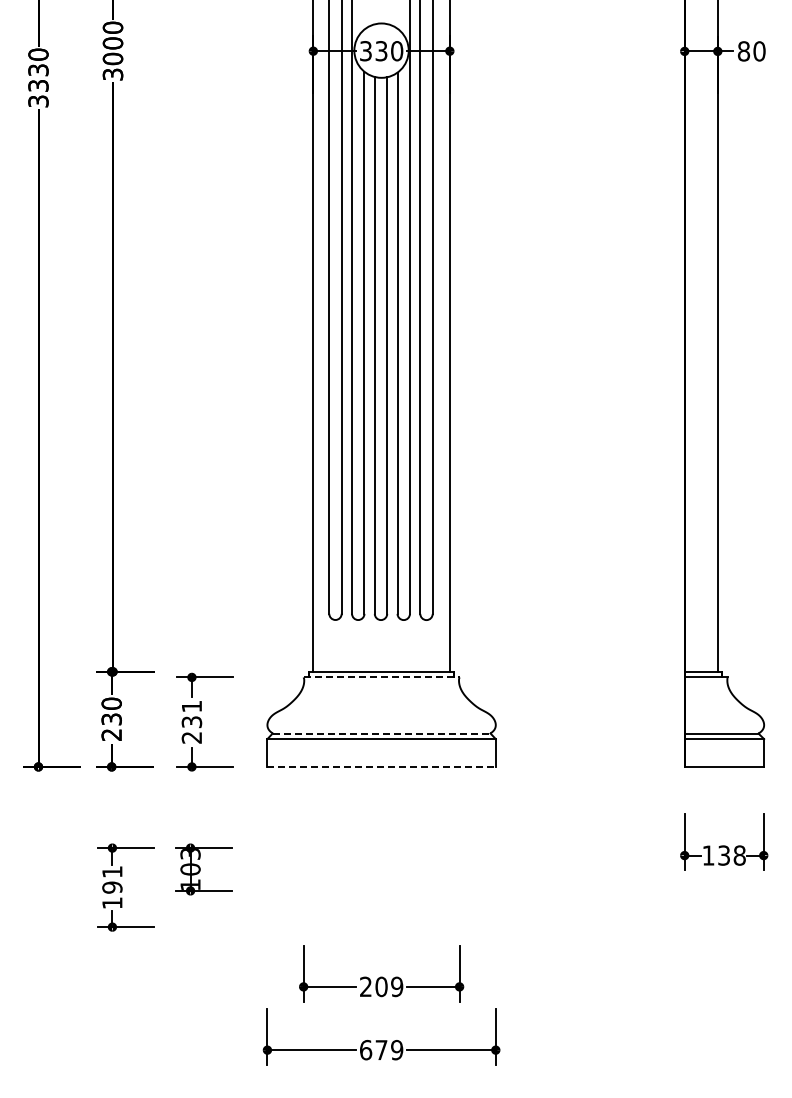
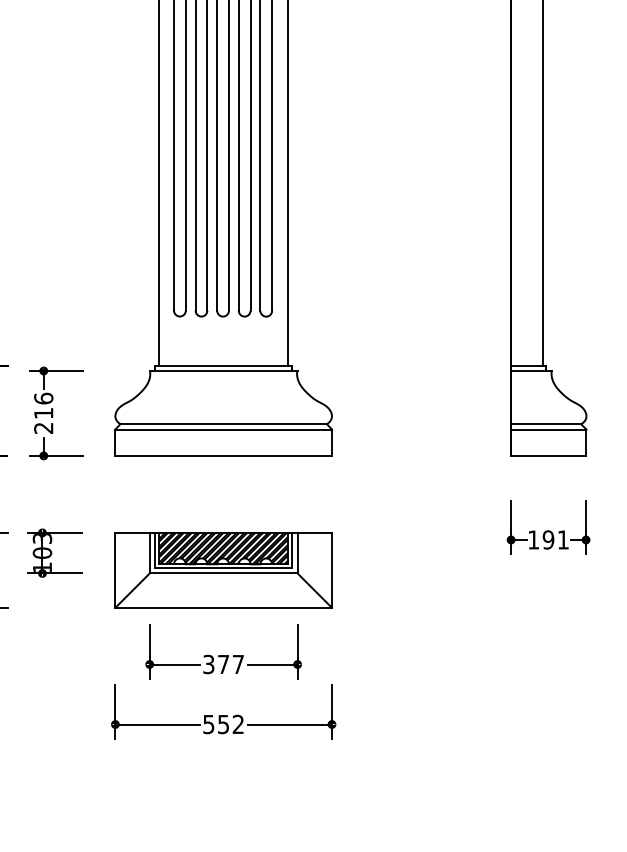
line: (381, 677) -> (223, 371), dashed -> solid
text: (191, 714) -> (43, 406), 231 -> 216
line: (381, 733) -> (223, 424), dashed -> solid
line: (382, 766) -> (224, 455), dashed -> solid
text: (731, 855) -> (555, 539), 138 -> 191
part: (381, 887) -> (223, 570), added
text: (381, 986) -> (223, 664), 209 -> 377
text: (381, 1049) -> (223, 723), 679 -> 552

